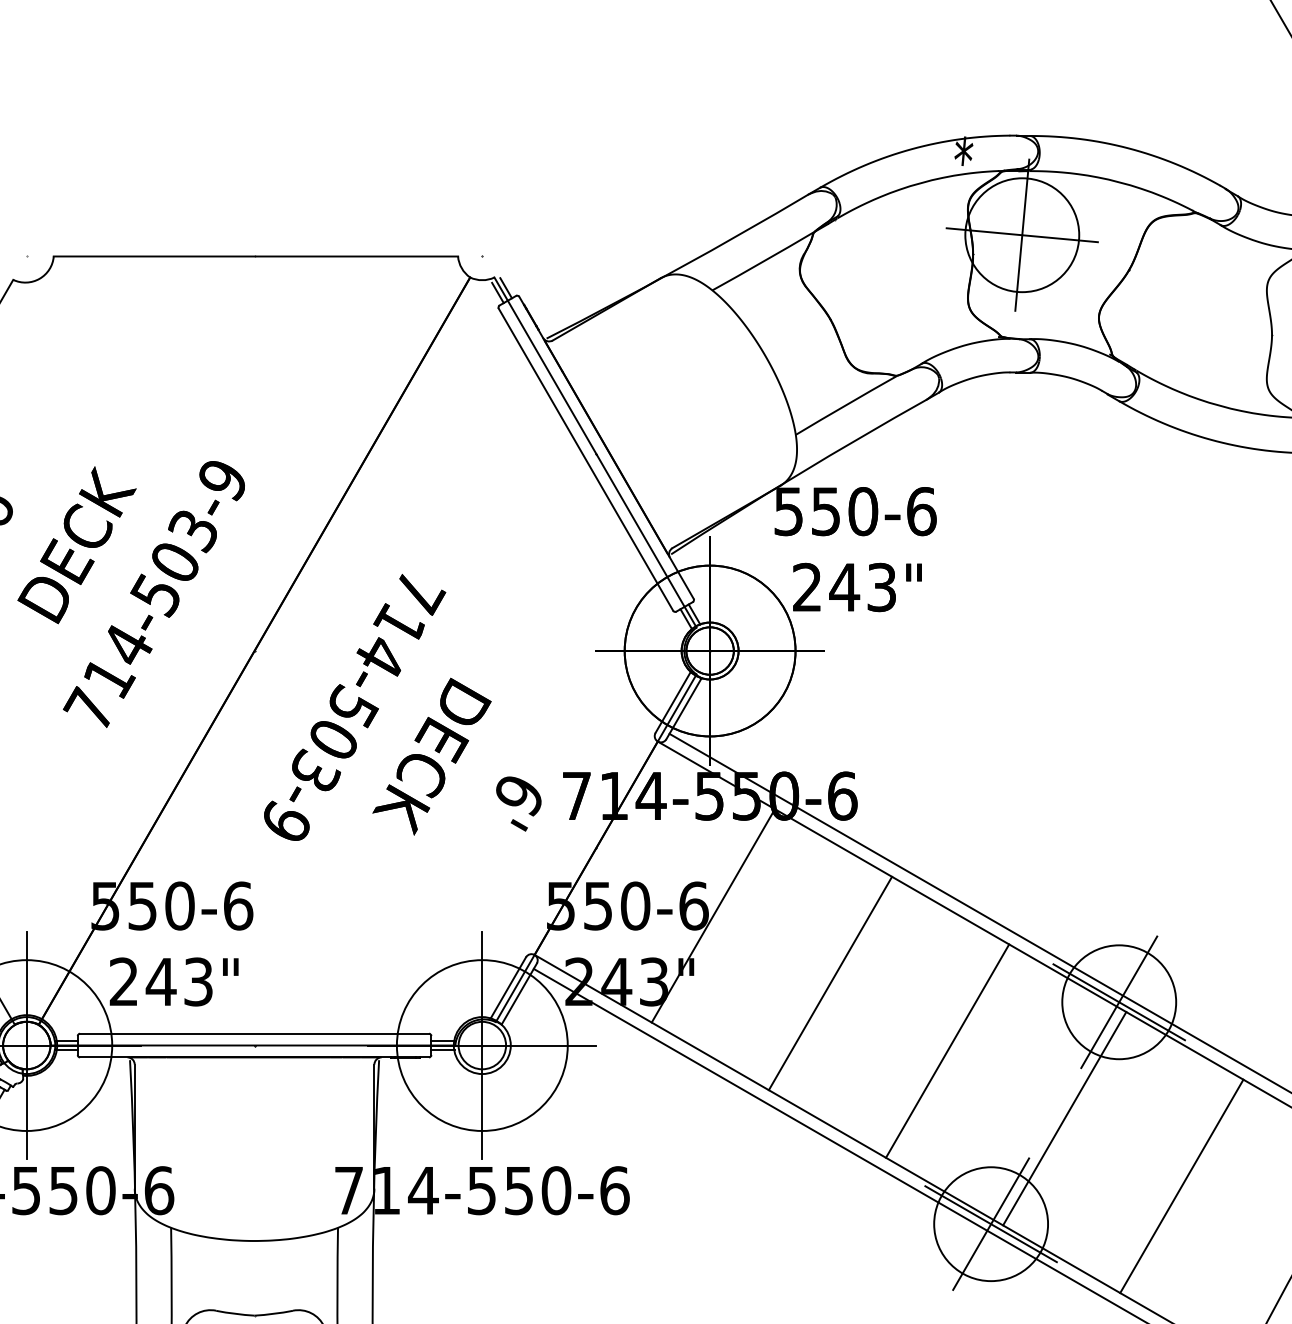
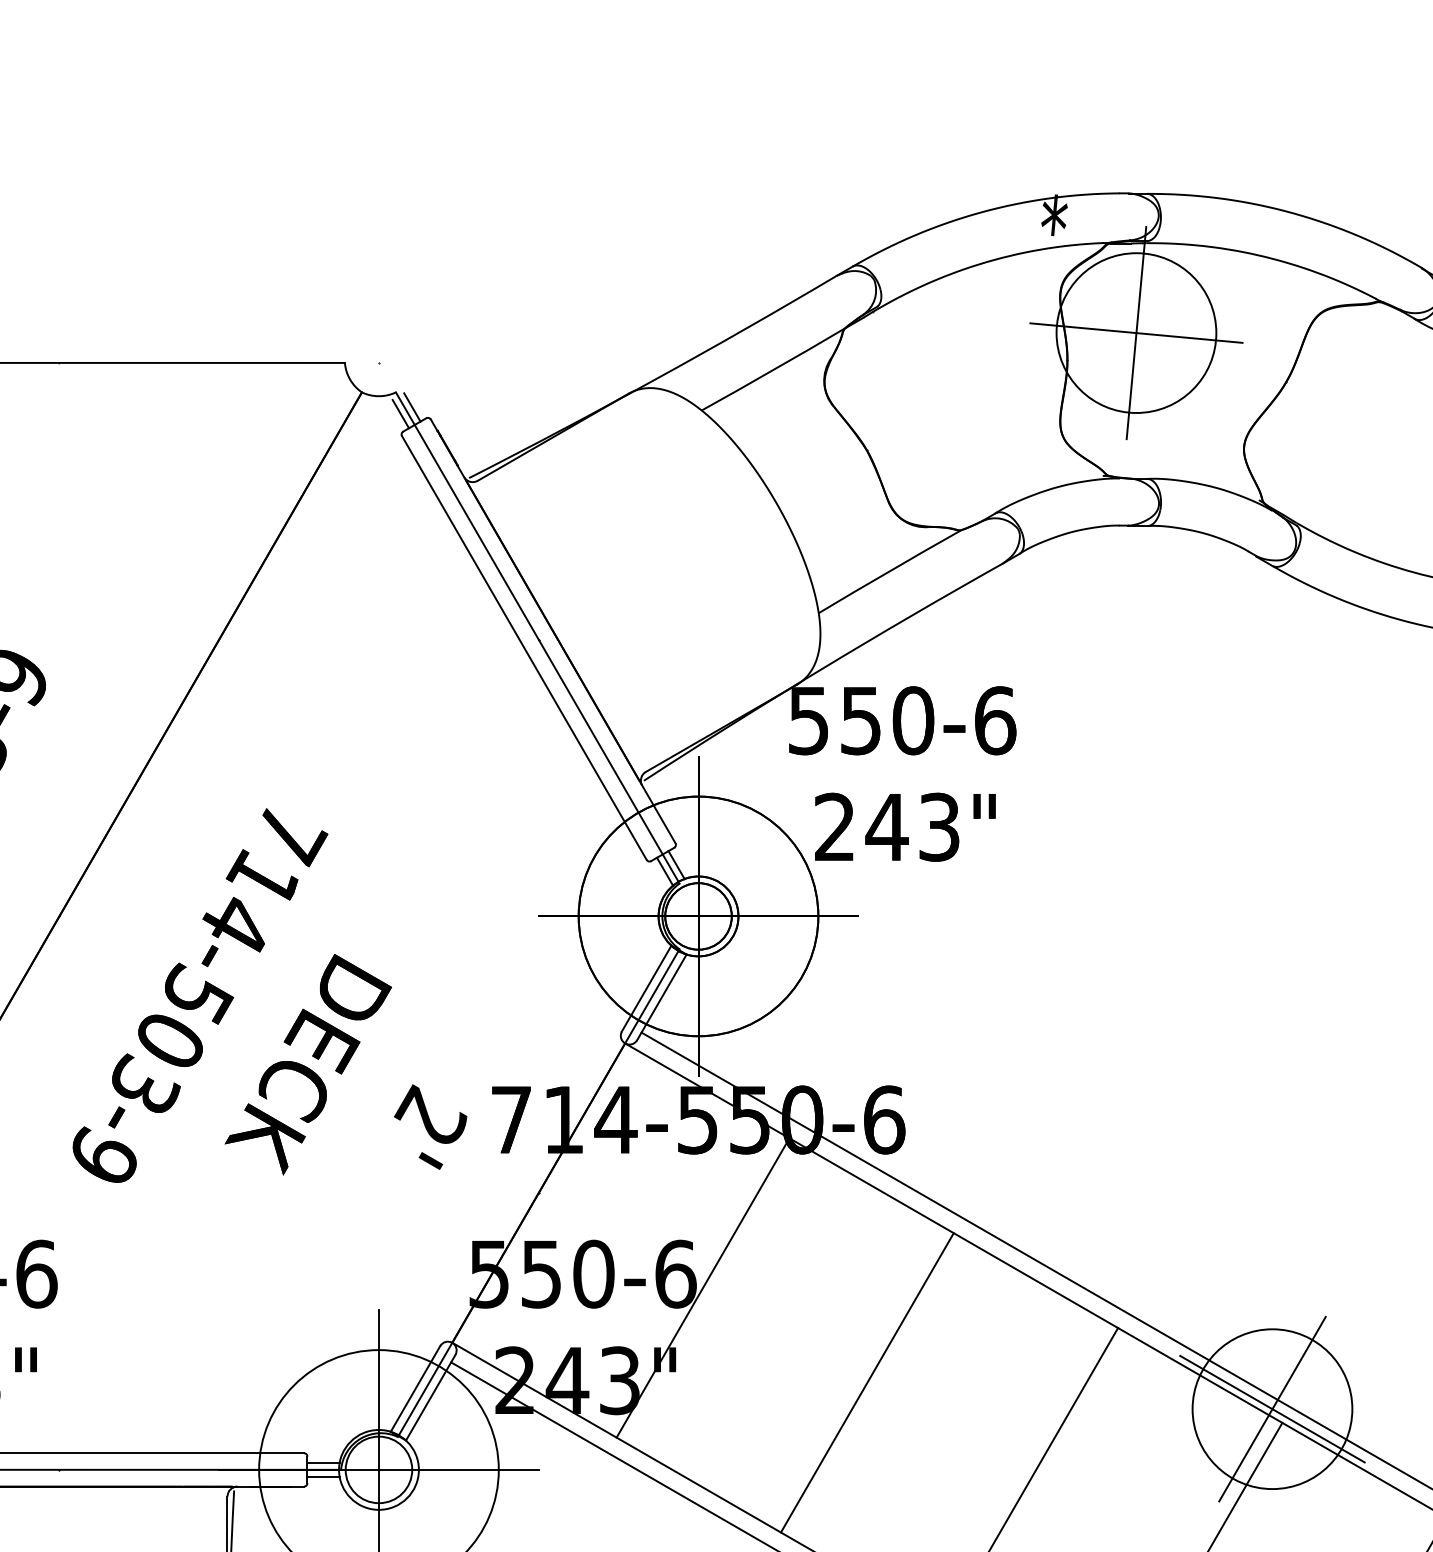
text: (519, 793) -> (431, 1116), 6' -> 2'

